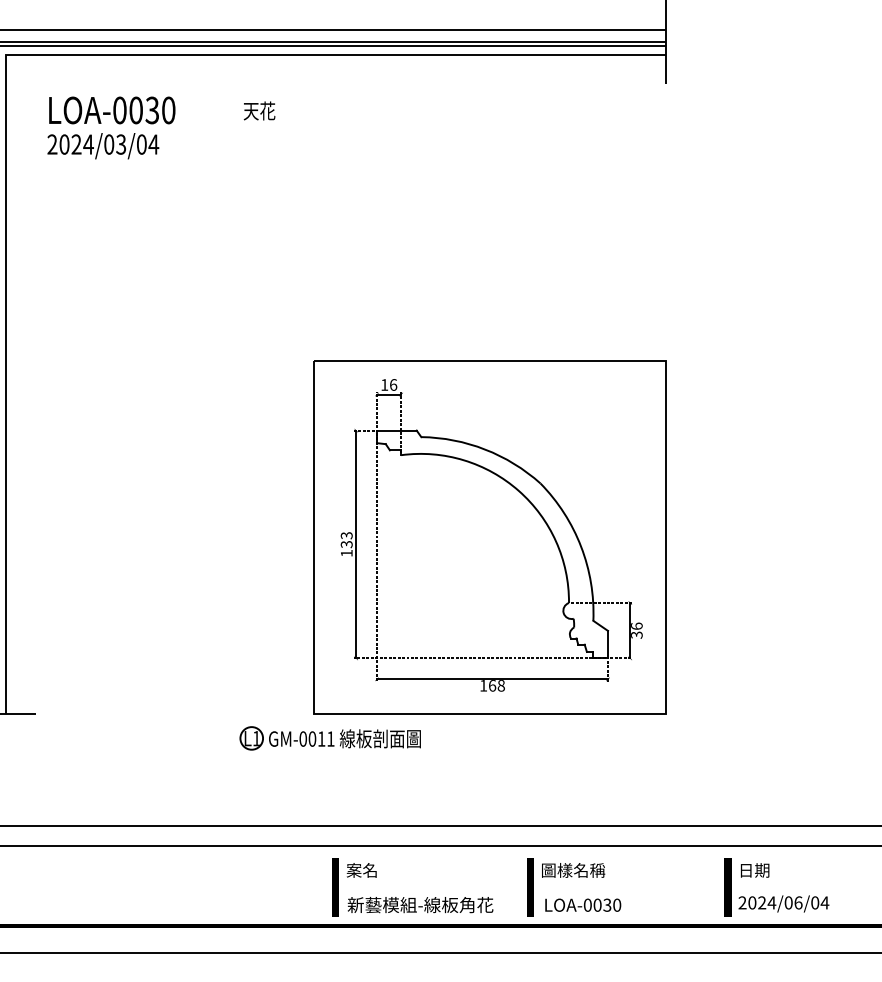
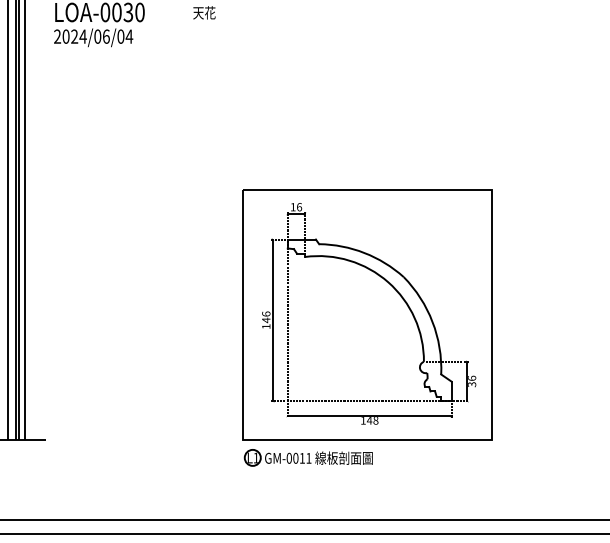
text: (121, 144) -> (106, 36), 2024/03/04 -> 2024/06/04
text: (346, 540) -> (266, 317), 133 -> 146
text: (492, 685) -> (369, 420), 168 -> 148
part: (329, 738) -> (307, 457), moved

